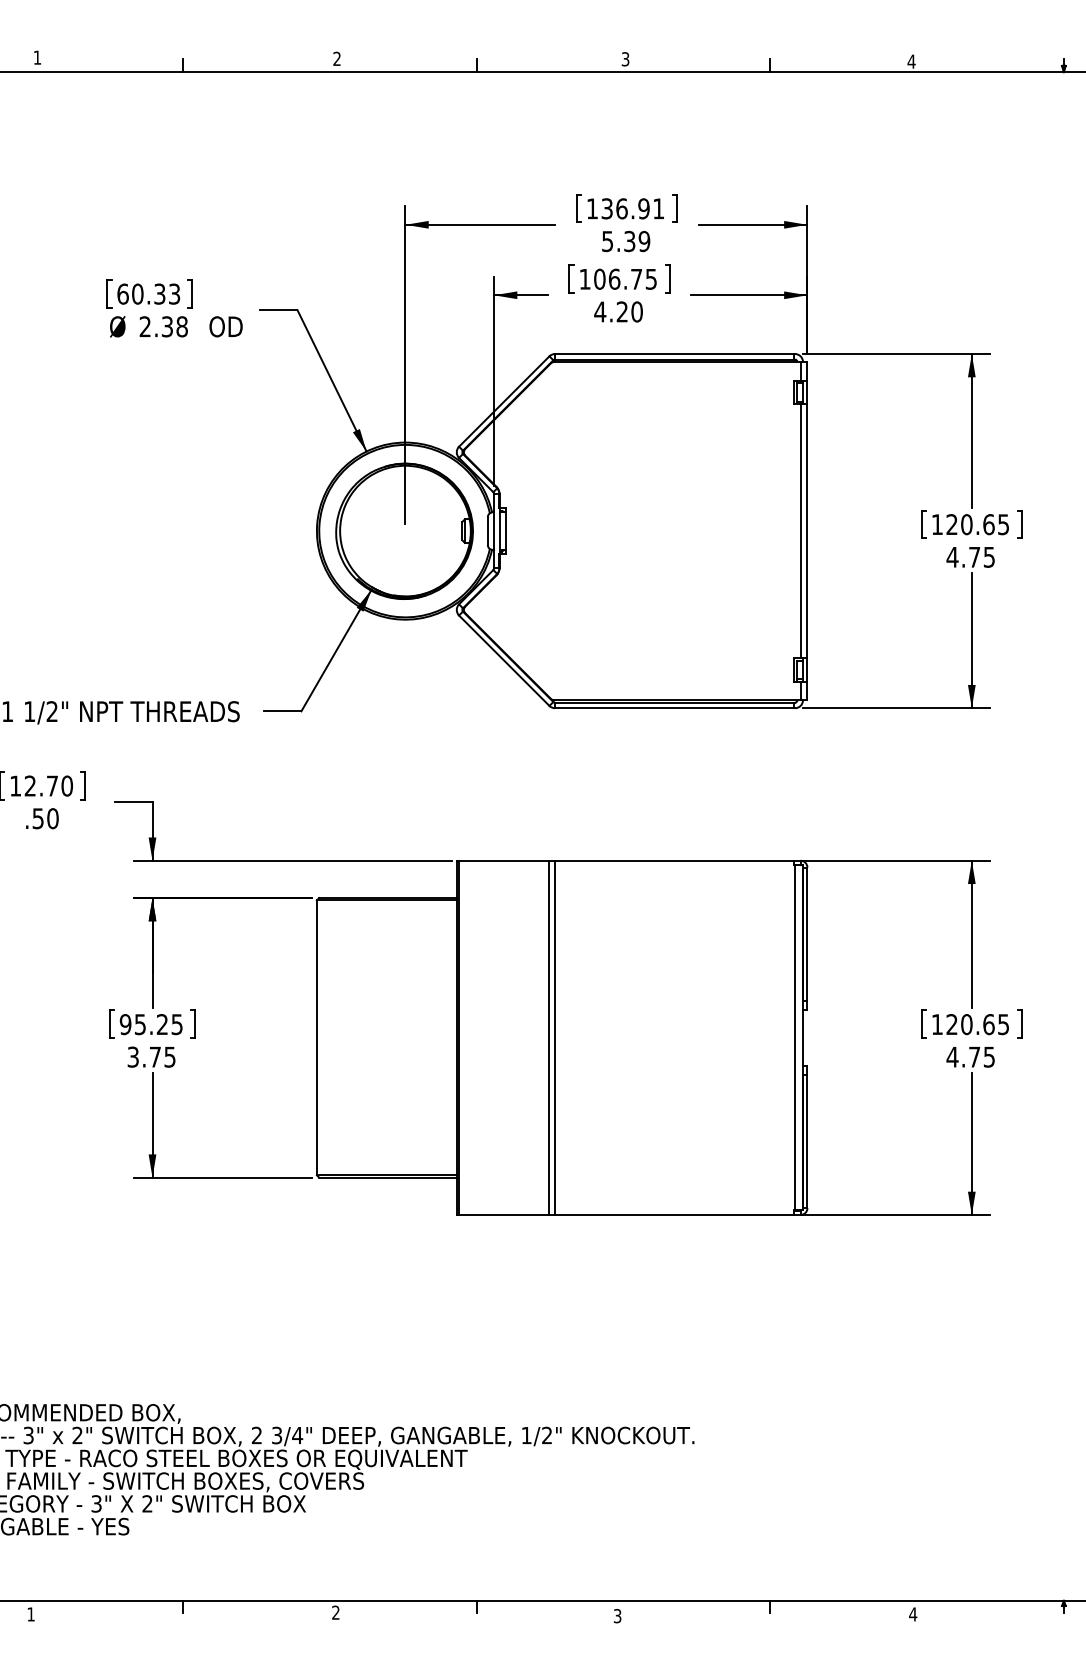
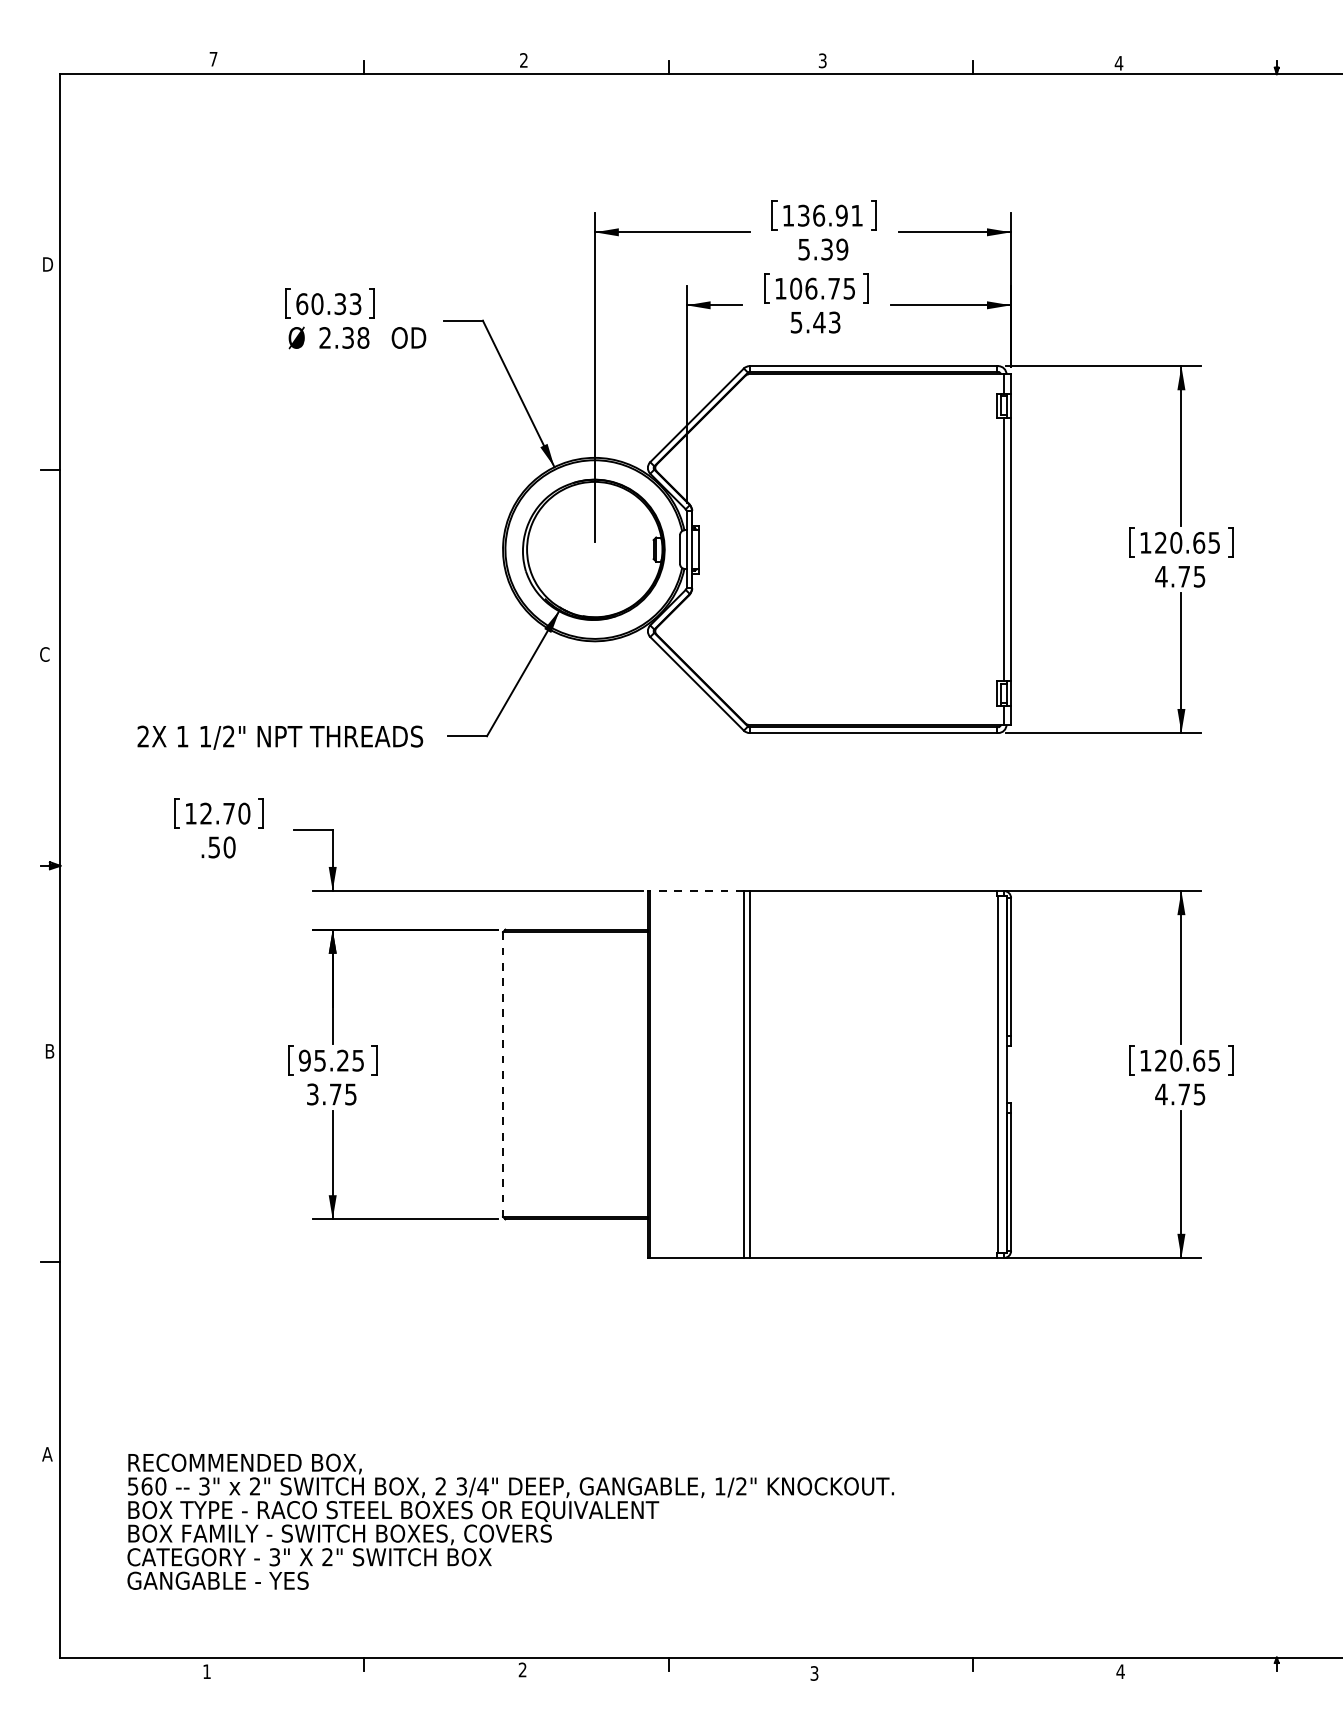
text: (37, 57) -> (213, 59), 1 -> 7
text: (618, 311) -> (815, 322), 4.20 -> 5.43
line: (504, 861) -> (697, 891), solid -> dashed
line: (317, 1038) -> (503, 1075), solid -> dashed

